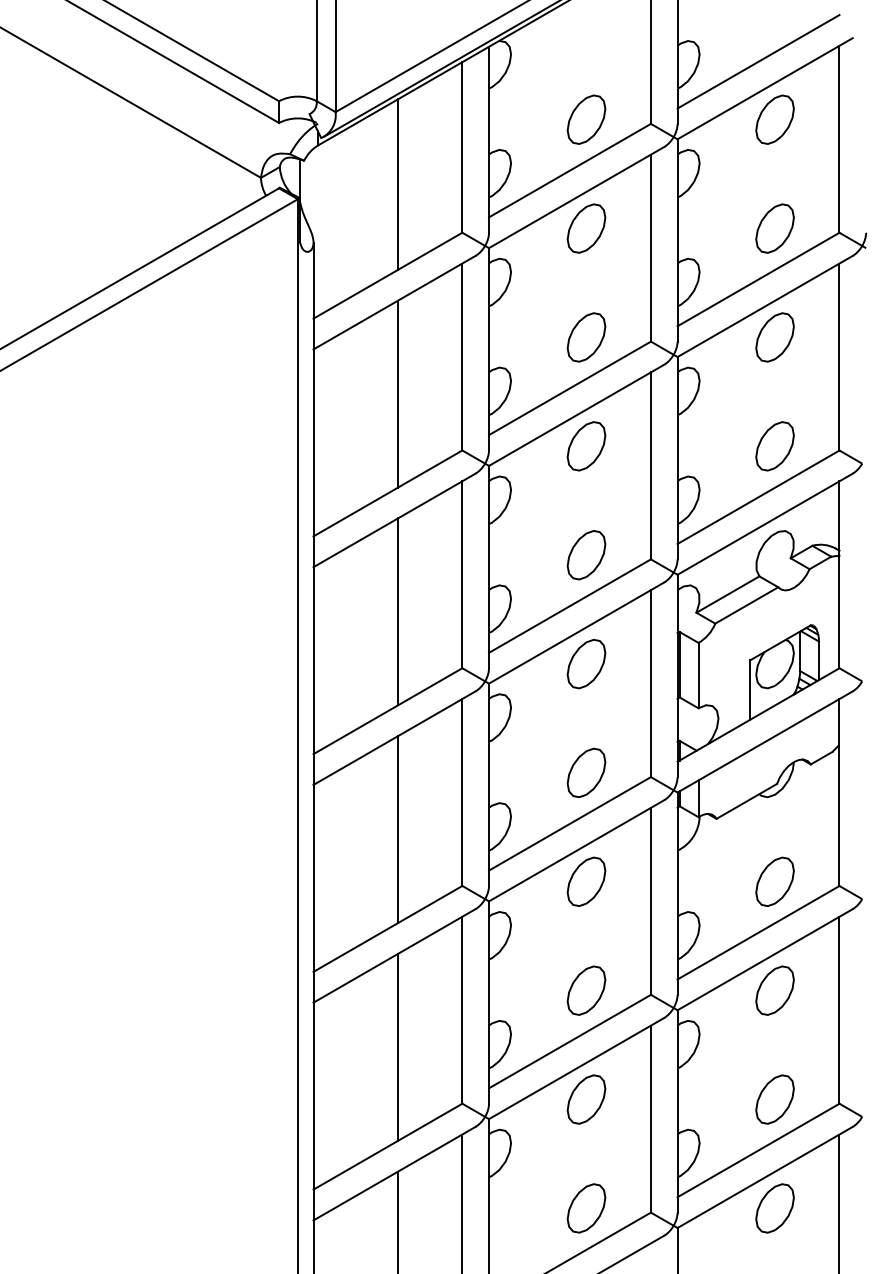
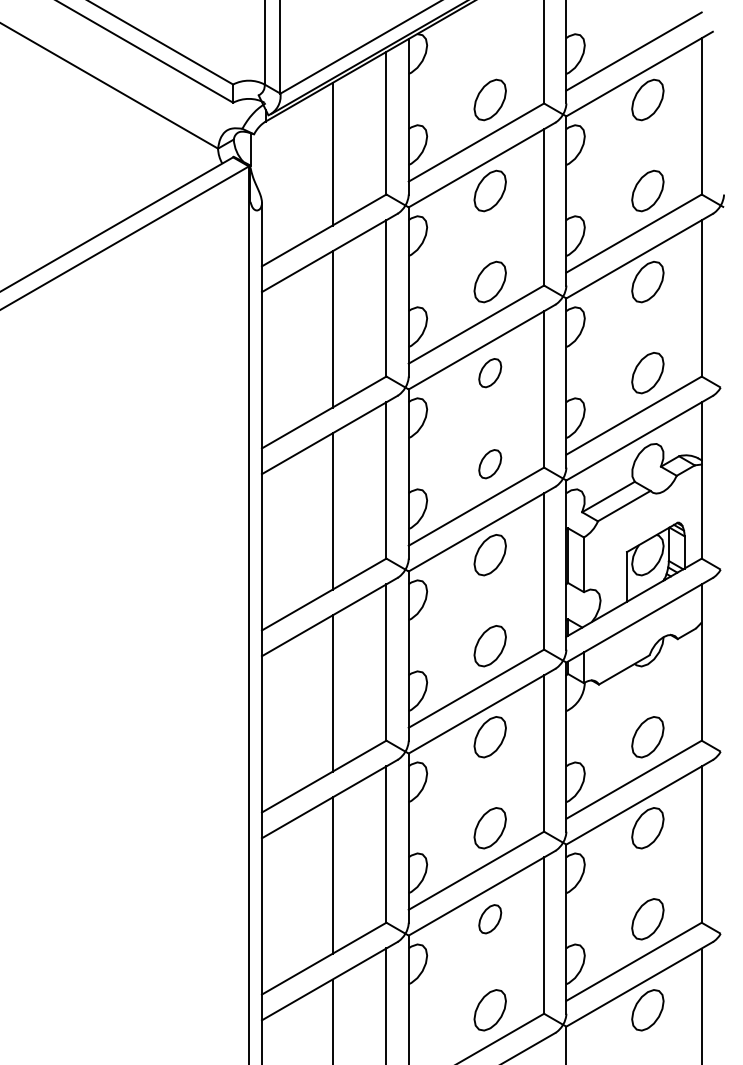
part: (586, 446) -> (490, 373), size x0.7
part: (586, 555) -> (490, 464), size x0.7
part: (586, 1099) -> (490, 919), size x0.7

